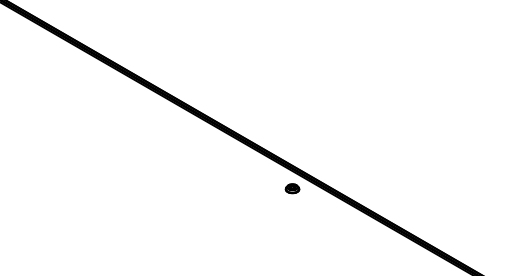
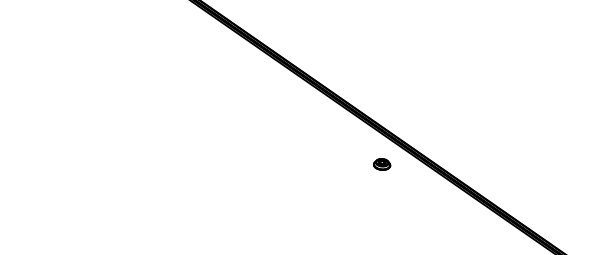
part: (292, 188) -> (382, 164), moved

